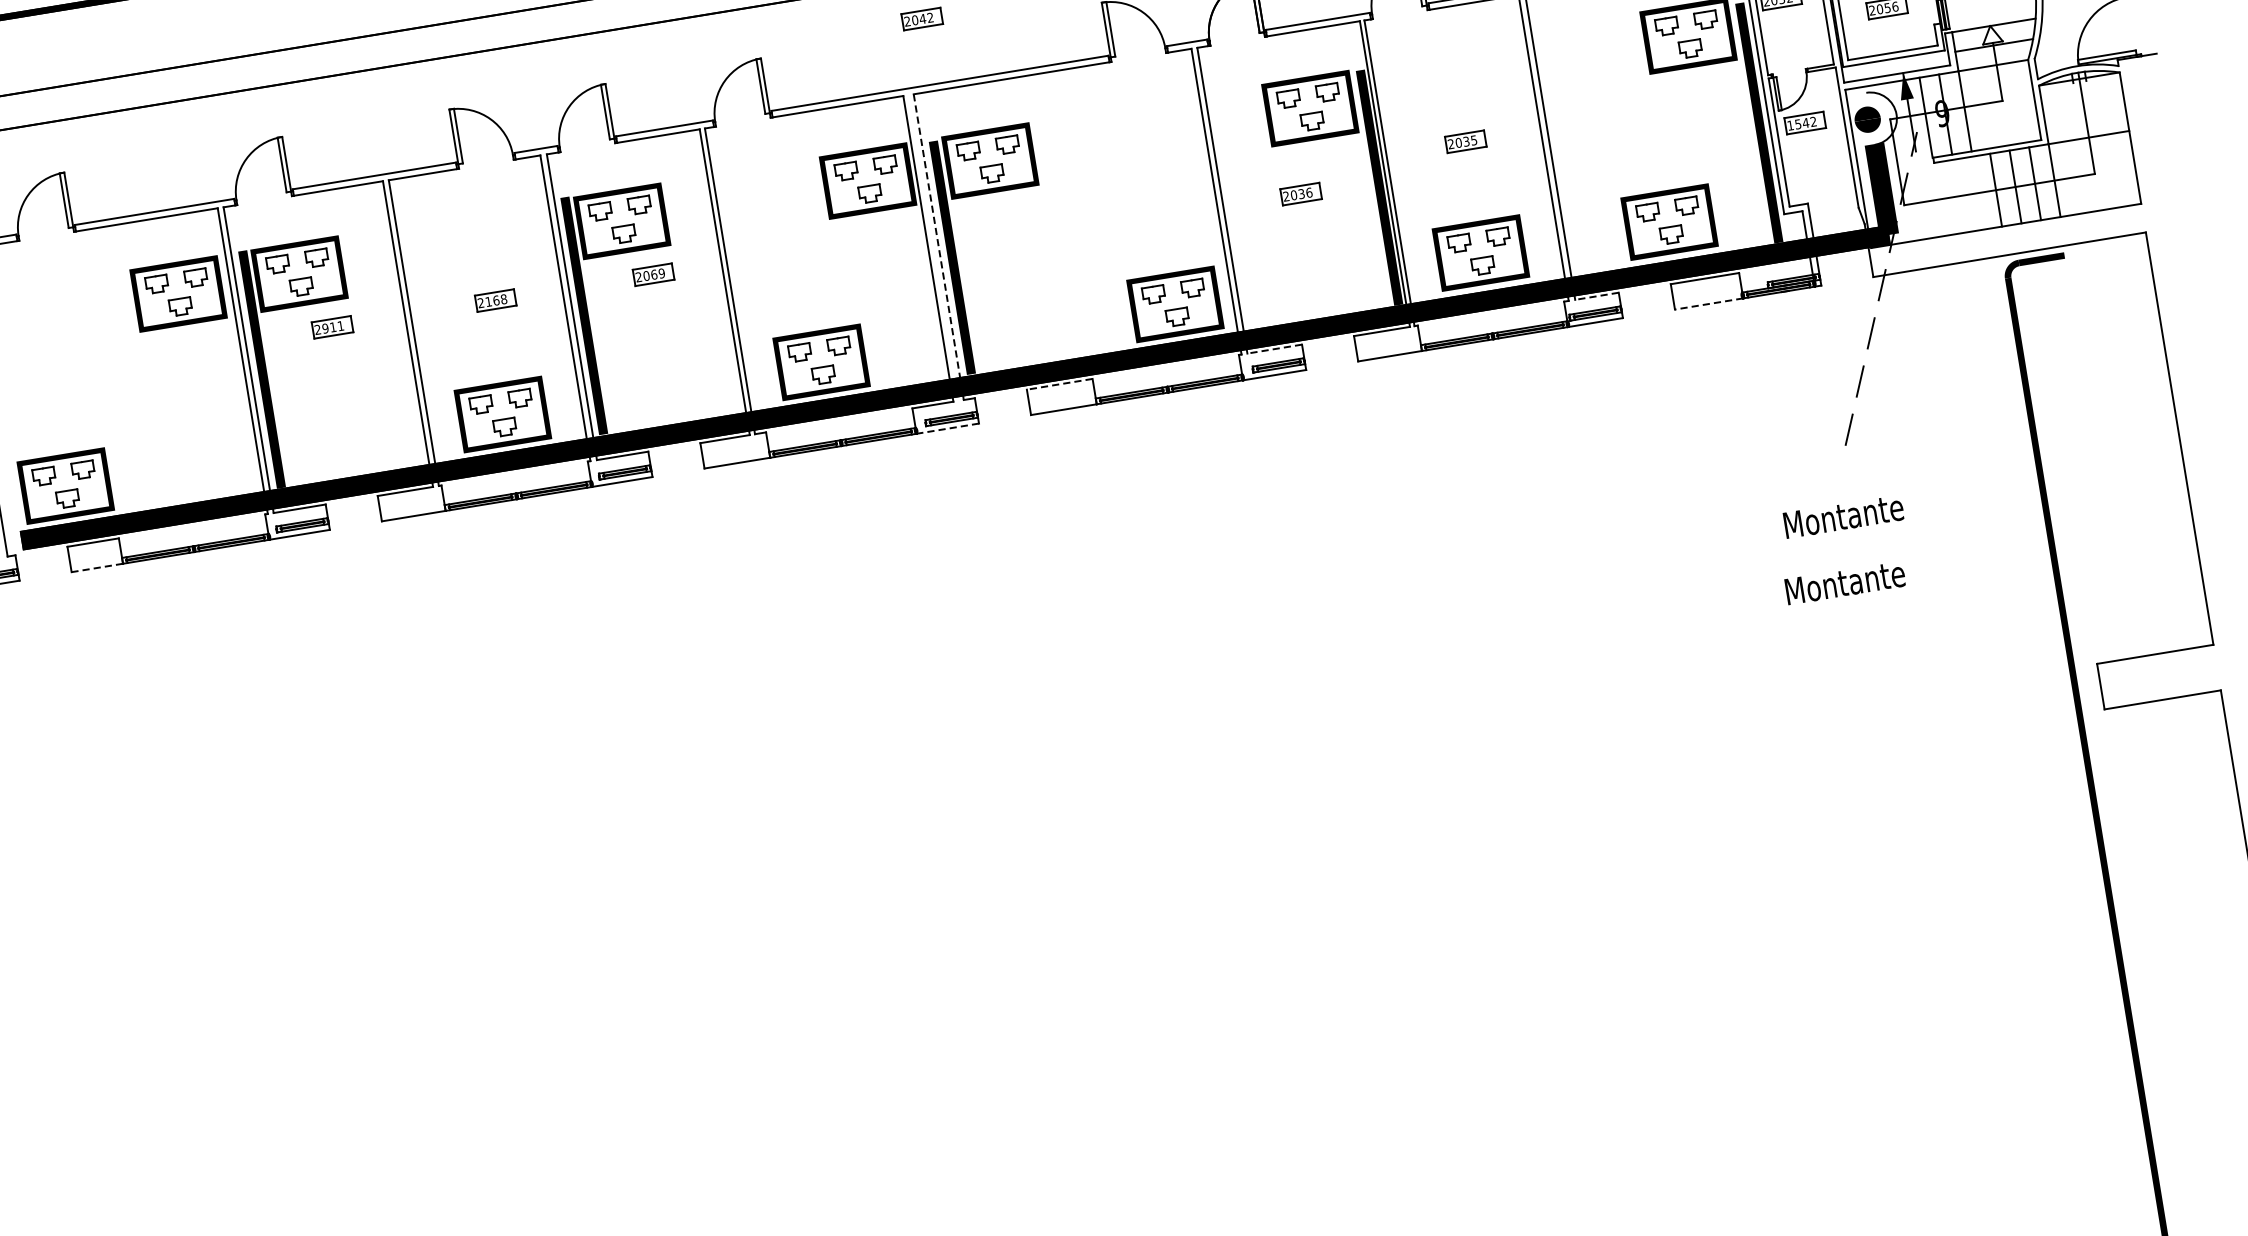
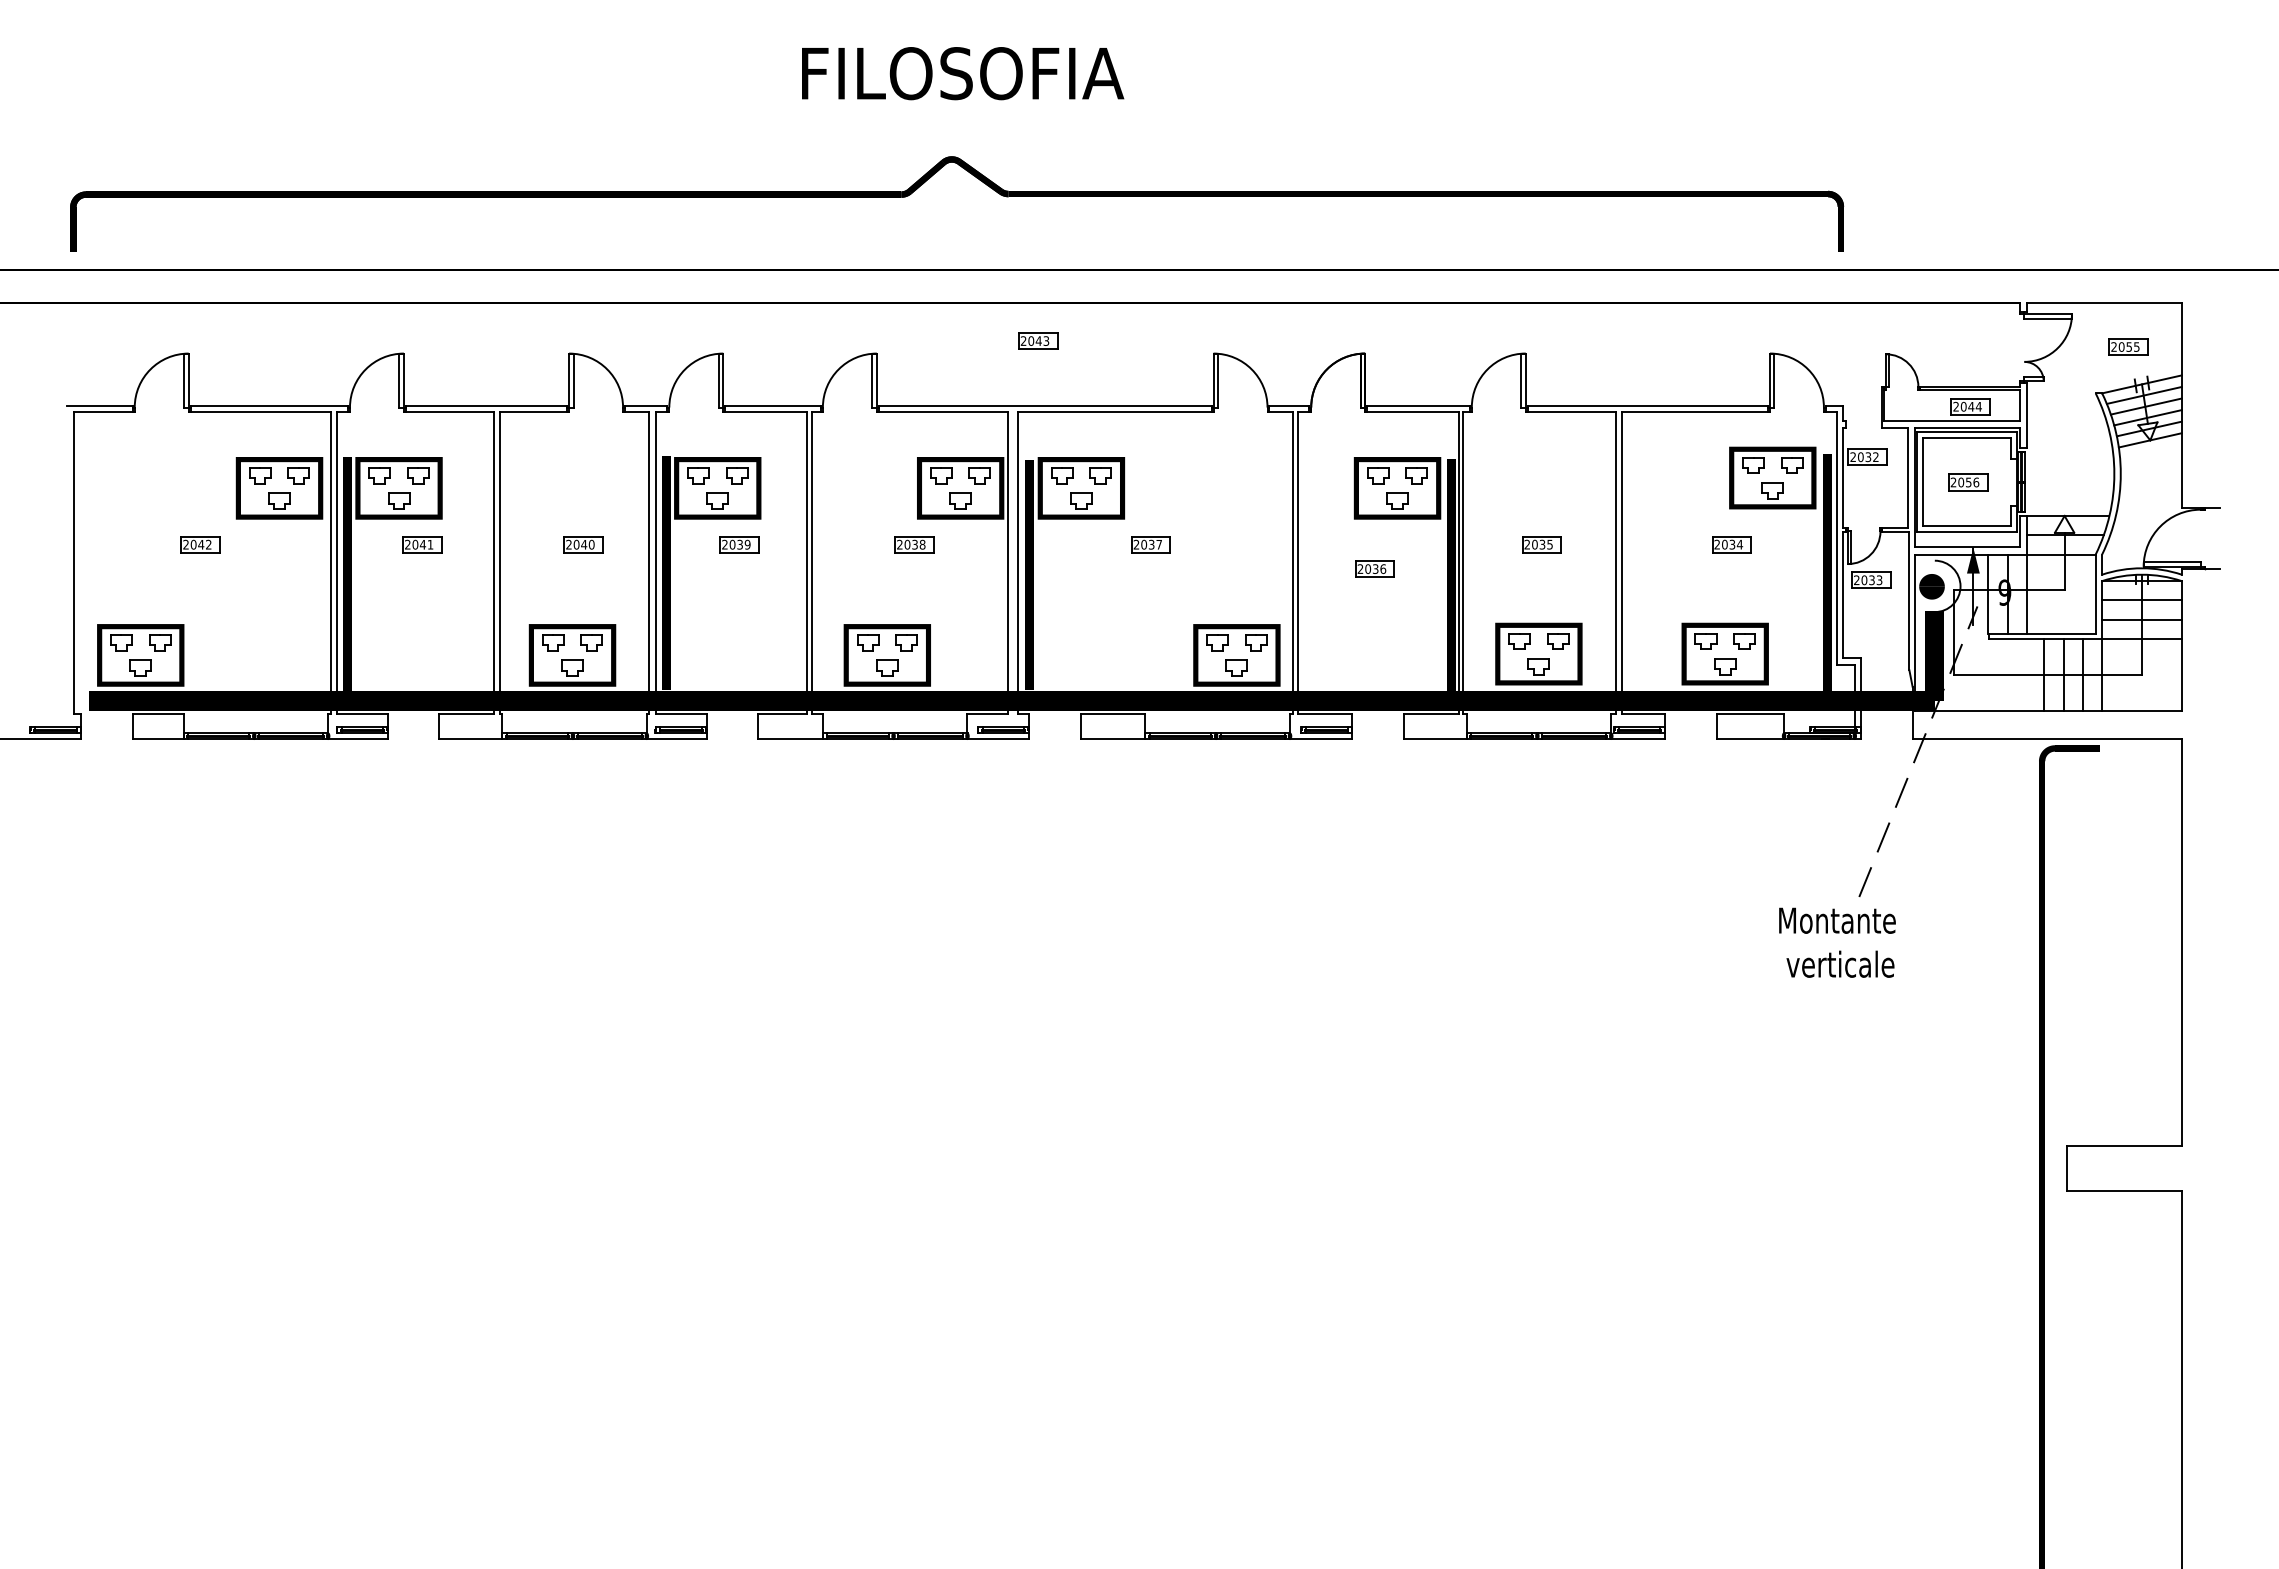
text: (930, 18) -> (1046, 341), 2042 -> 2043
line: (2082, 98) -> (2141, 600), added
part: (1657, 110) -> (1731, 544), added
line: (2085, 118) -> (2141, 619), added
text: (1802, 123) -> (1868, 580), 1542 -> 2033
part: (1069, 206) -> (1150, 544), added
part: (830, 245) -> (914, 544), added
line: (939, 247) -> (1018, 563), dashed -> solid
text: (654, 274) -> (740, 544), 2069 -> 2039
line: (1596, 296) -> (1643, 714), dashed -> solid
text: (495, 300) -> (583, 544), 2168 -> 2040
line: (1709, 304) -> (1750, 739), dashed -> solid
text: (329, 327) -> (419, 544), 2911 -> 2041
line: (1274, 349) -> (1325, 714), dashed -> solid
part: (107, 363) -> (200, 544), added
line: (1059, 384) -> (1112, 714), dashed -> solid
line: (948, 429) -> (998, 739), dashed -> solid
text: (1842, 515) -> (1845, 963), Montante -> verticale
line: (96, 568) -> (157, 739), dashed -> solid
text: (1845, 582) -> (1837, 920), moved

